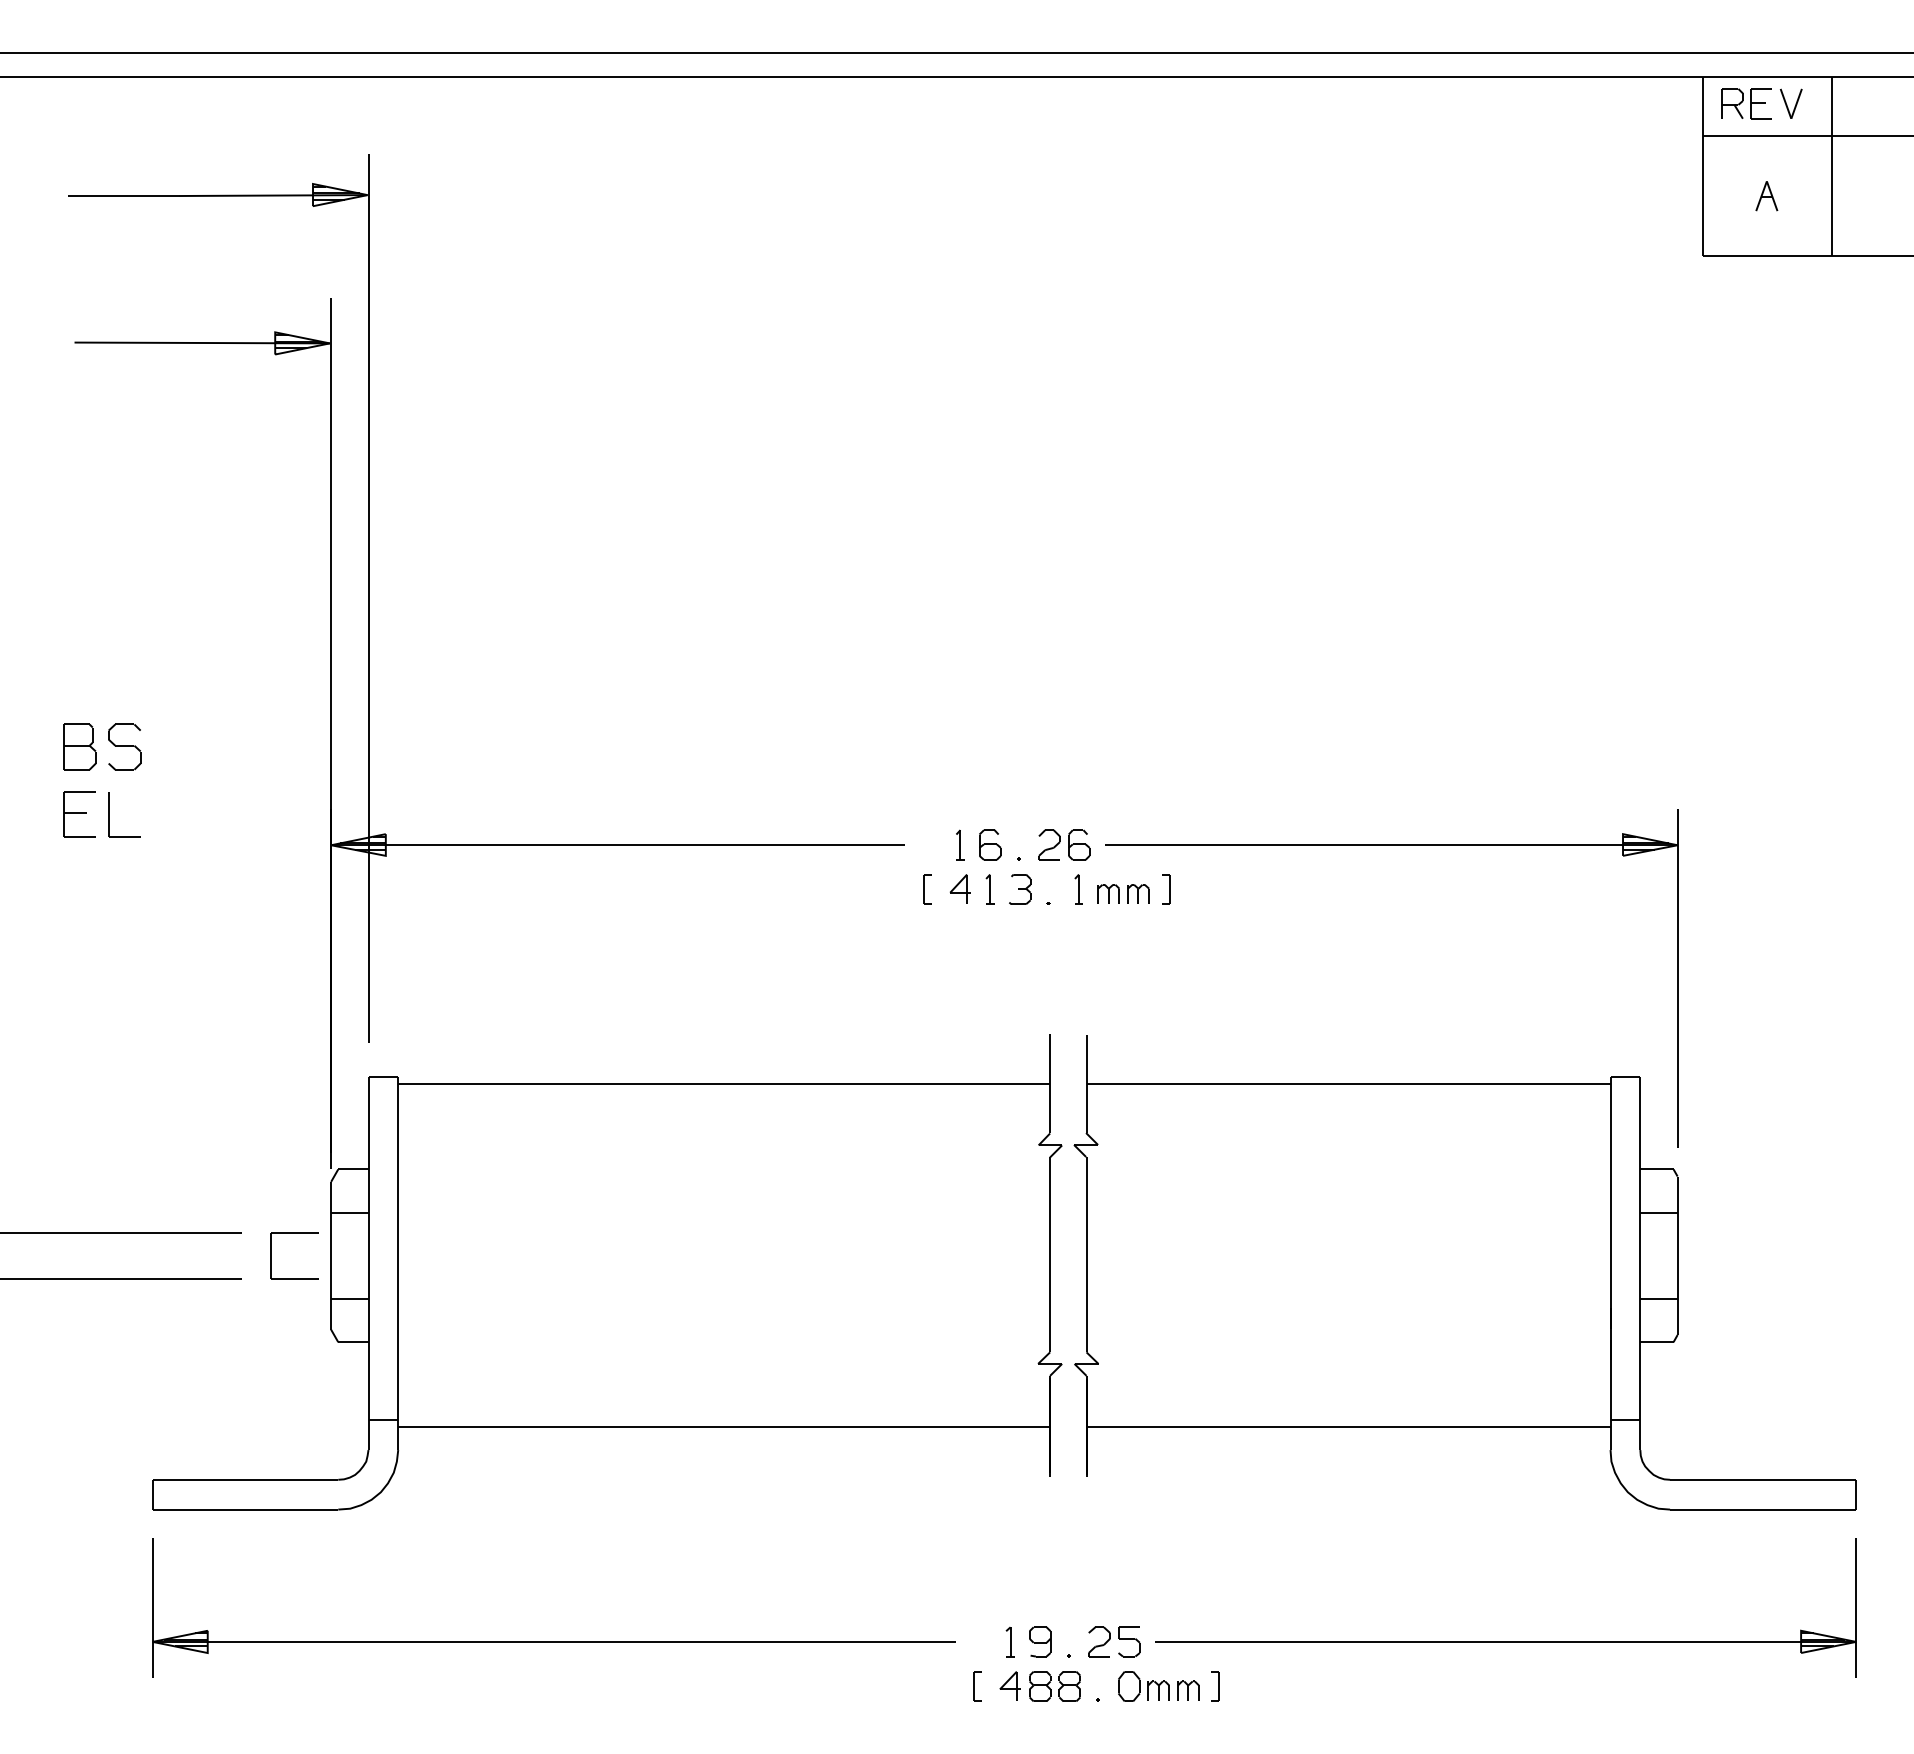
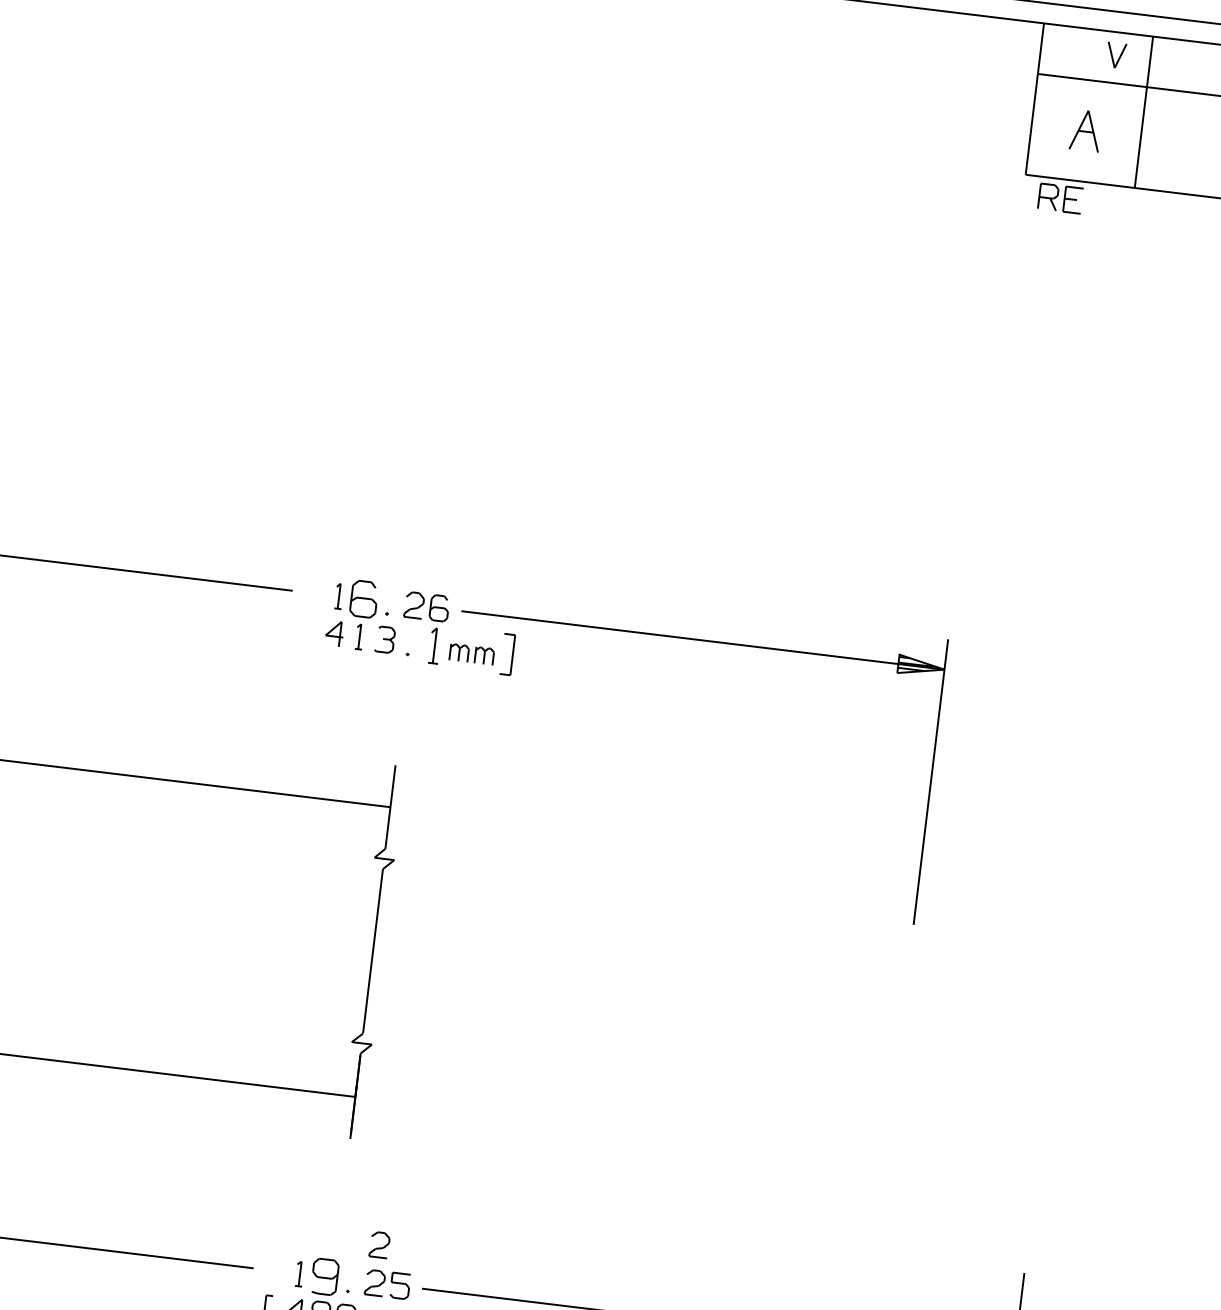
part: (1746, 103) -> (1060, 198), moved
part: (1766, 196) -> (1085, 131), size x1.6
part: (990, 844) -> (364, 598), size x1.4
part: (927, 889) -> (306, 630), removed
part: (1078, 889) -> (434, 645), size x1.4
part: (1166, 889) -> (508, 654), size x1.6
part: (1464, 1272) -> (720, 1008), removed
part: (1099, 1596) -> (379, 1244), added
part: (1040, 1641) -> (325, 1276), size x1.4

